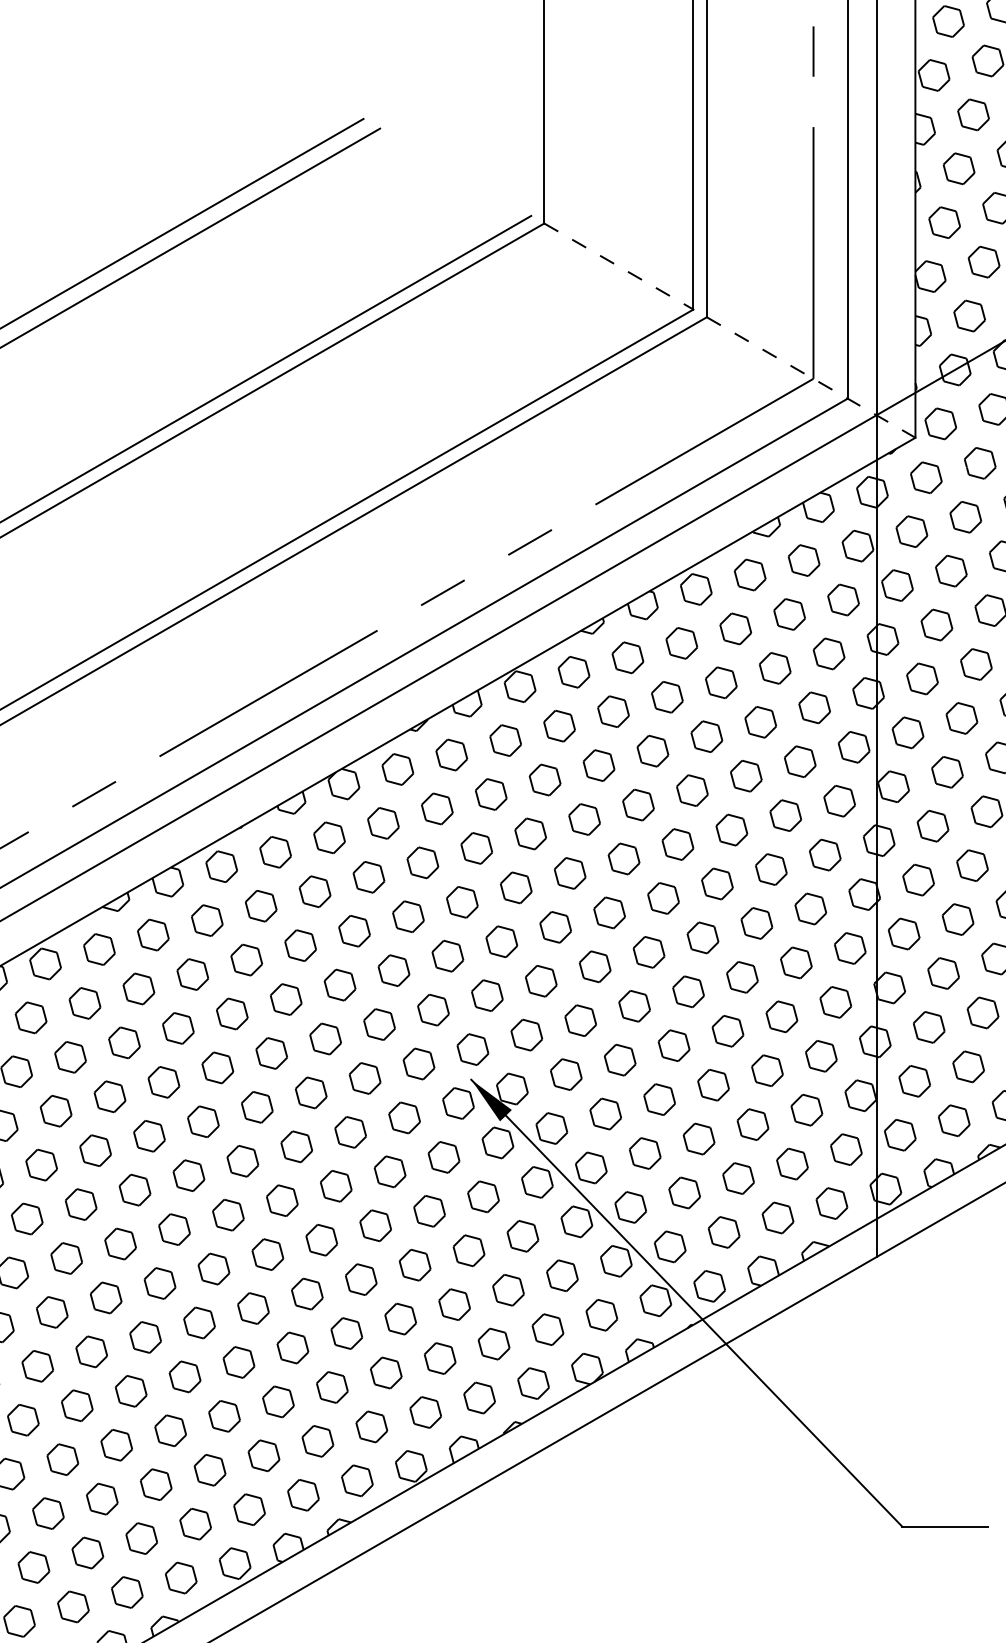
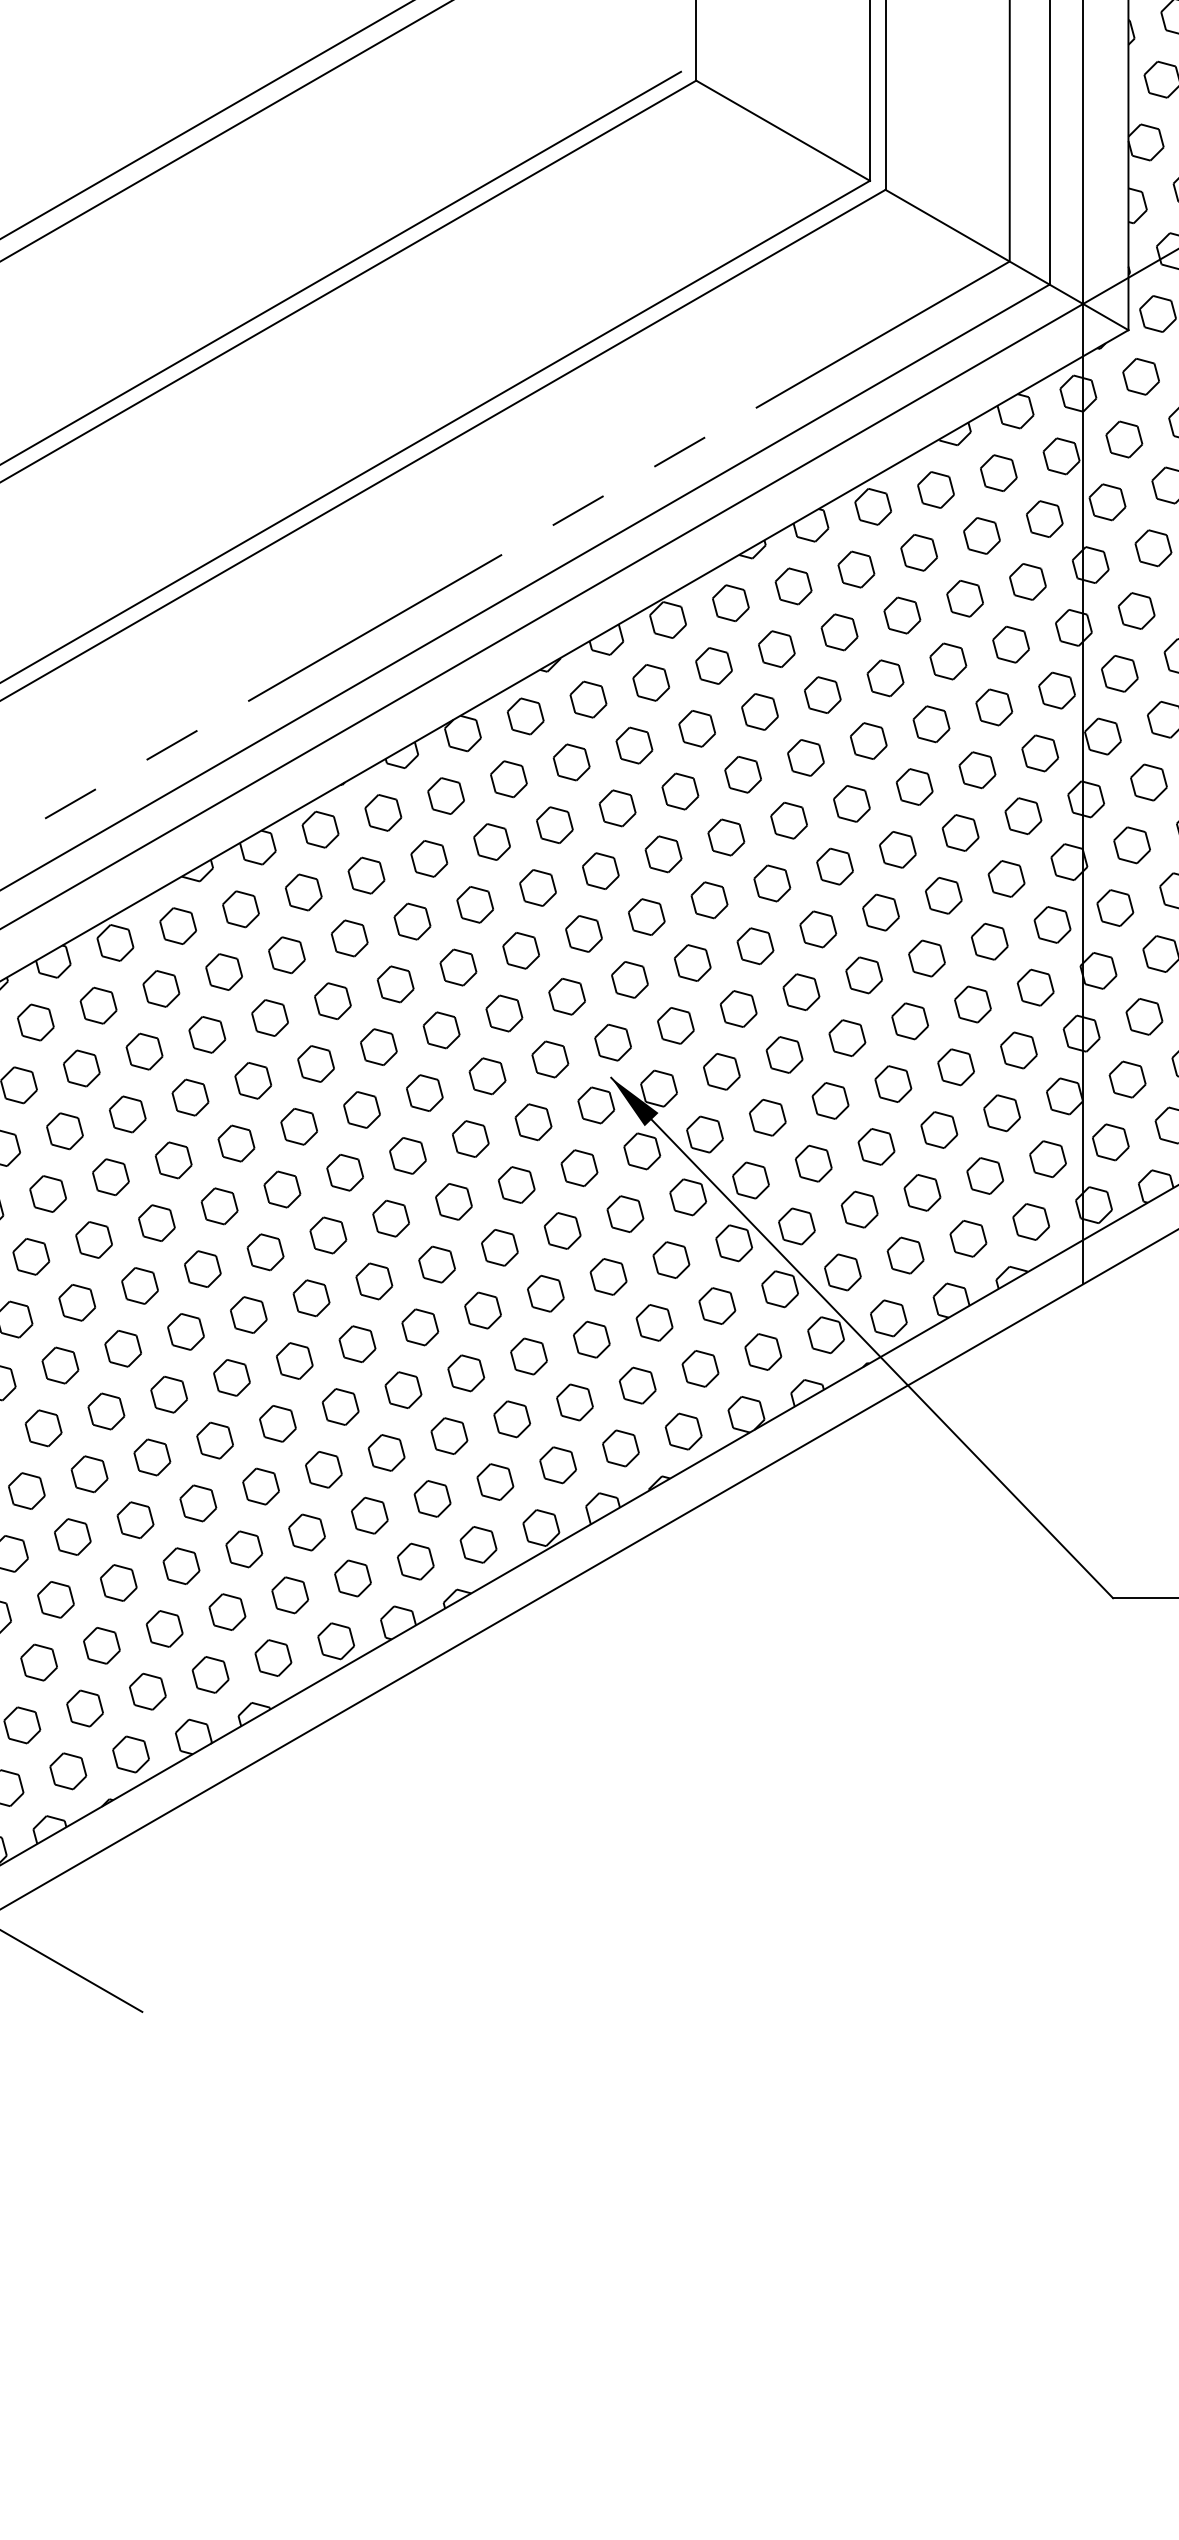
line: (619, 267) -> (783, 131), dashed -> solid
line: (811, 377) -> (1007, 260), dashed -> solid

